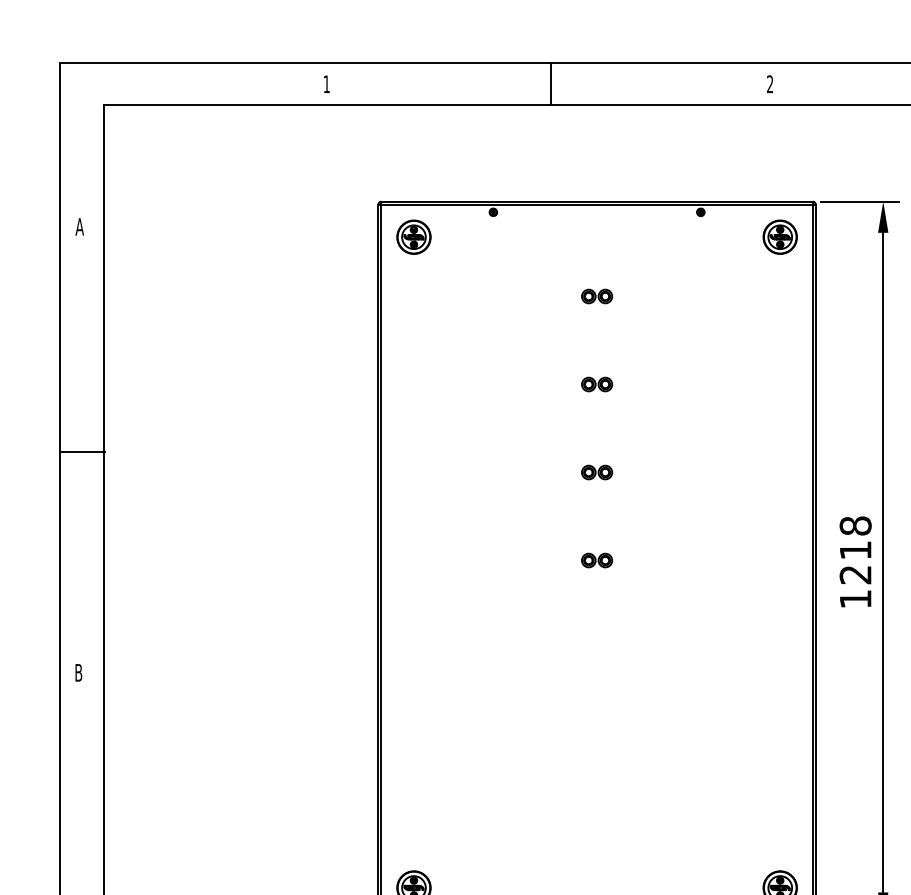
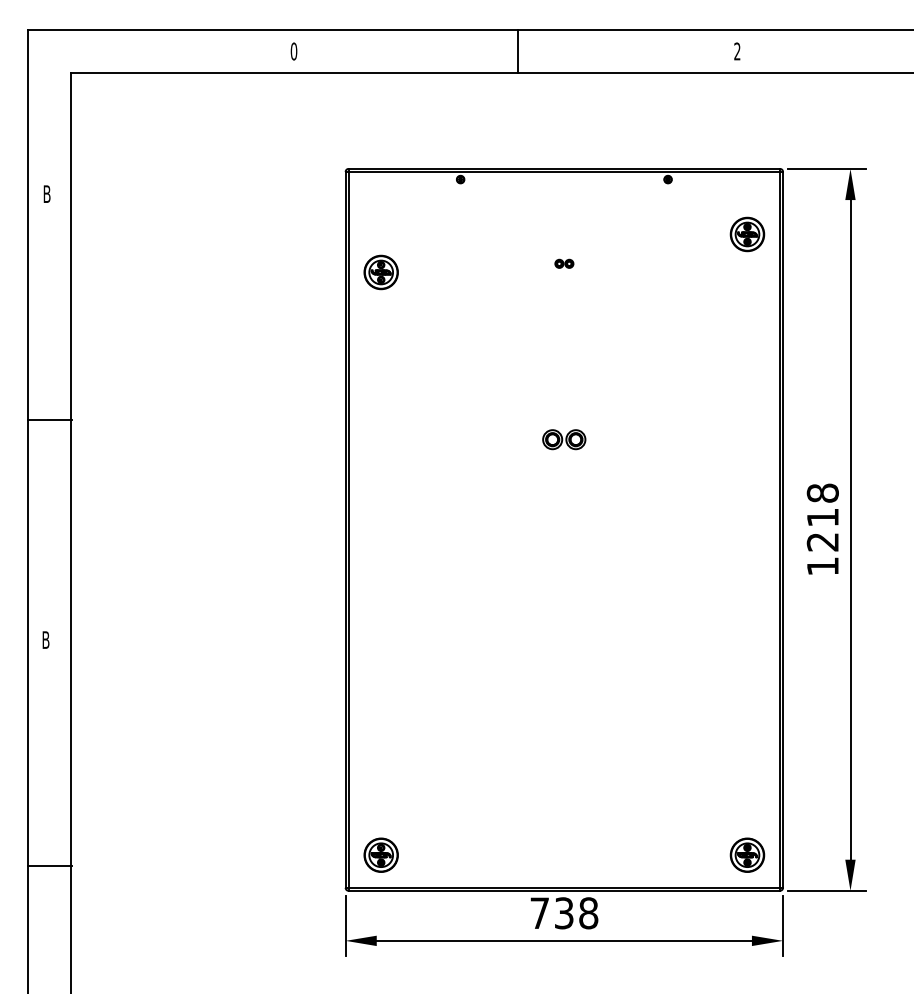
text: (326, 84) -> (293, 51), 1 -> 0
text: (79, 226) -> (46, 193), A -> B
part: (413, 237) -> (380, 272), moved
part: (780, 237) -> (747, 234), moved
part: (597, 296) -> (564, 263), size x0.6
part: (597, 384) -> (564, 351), removed
part: (597, 472) -> (564, 439), size x1.4
part: (597, 560) -> (564, 527), removed

